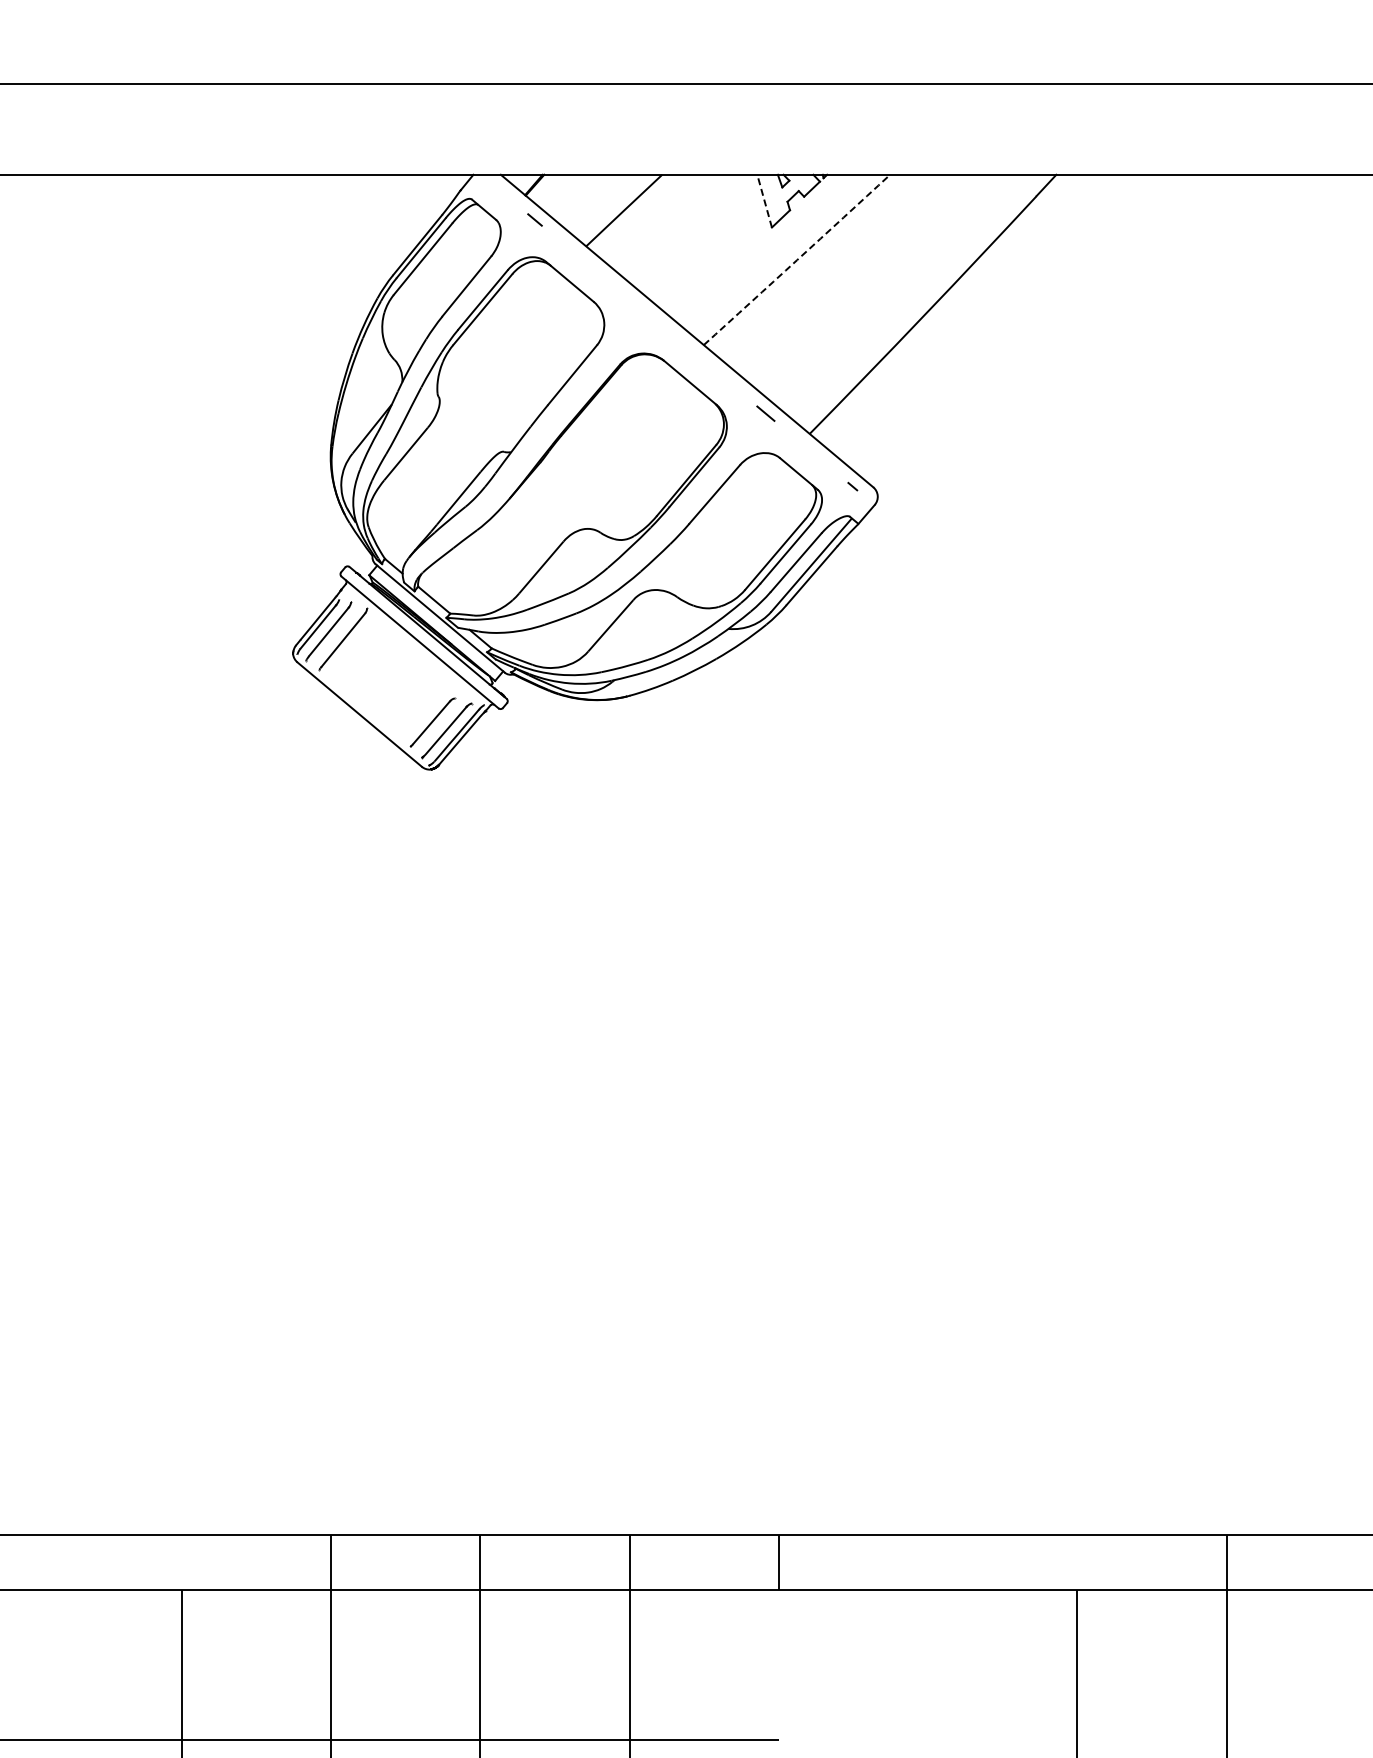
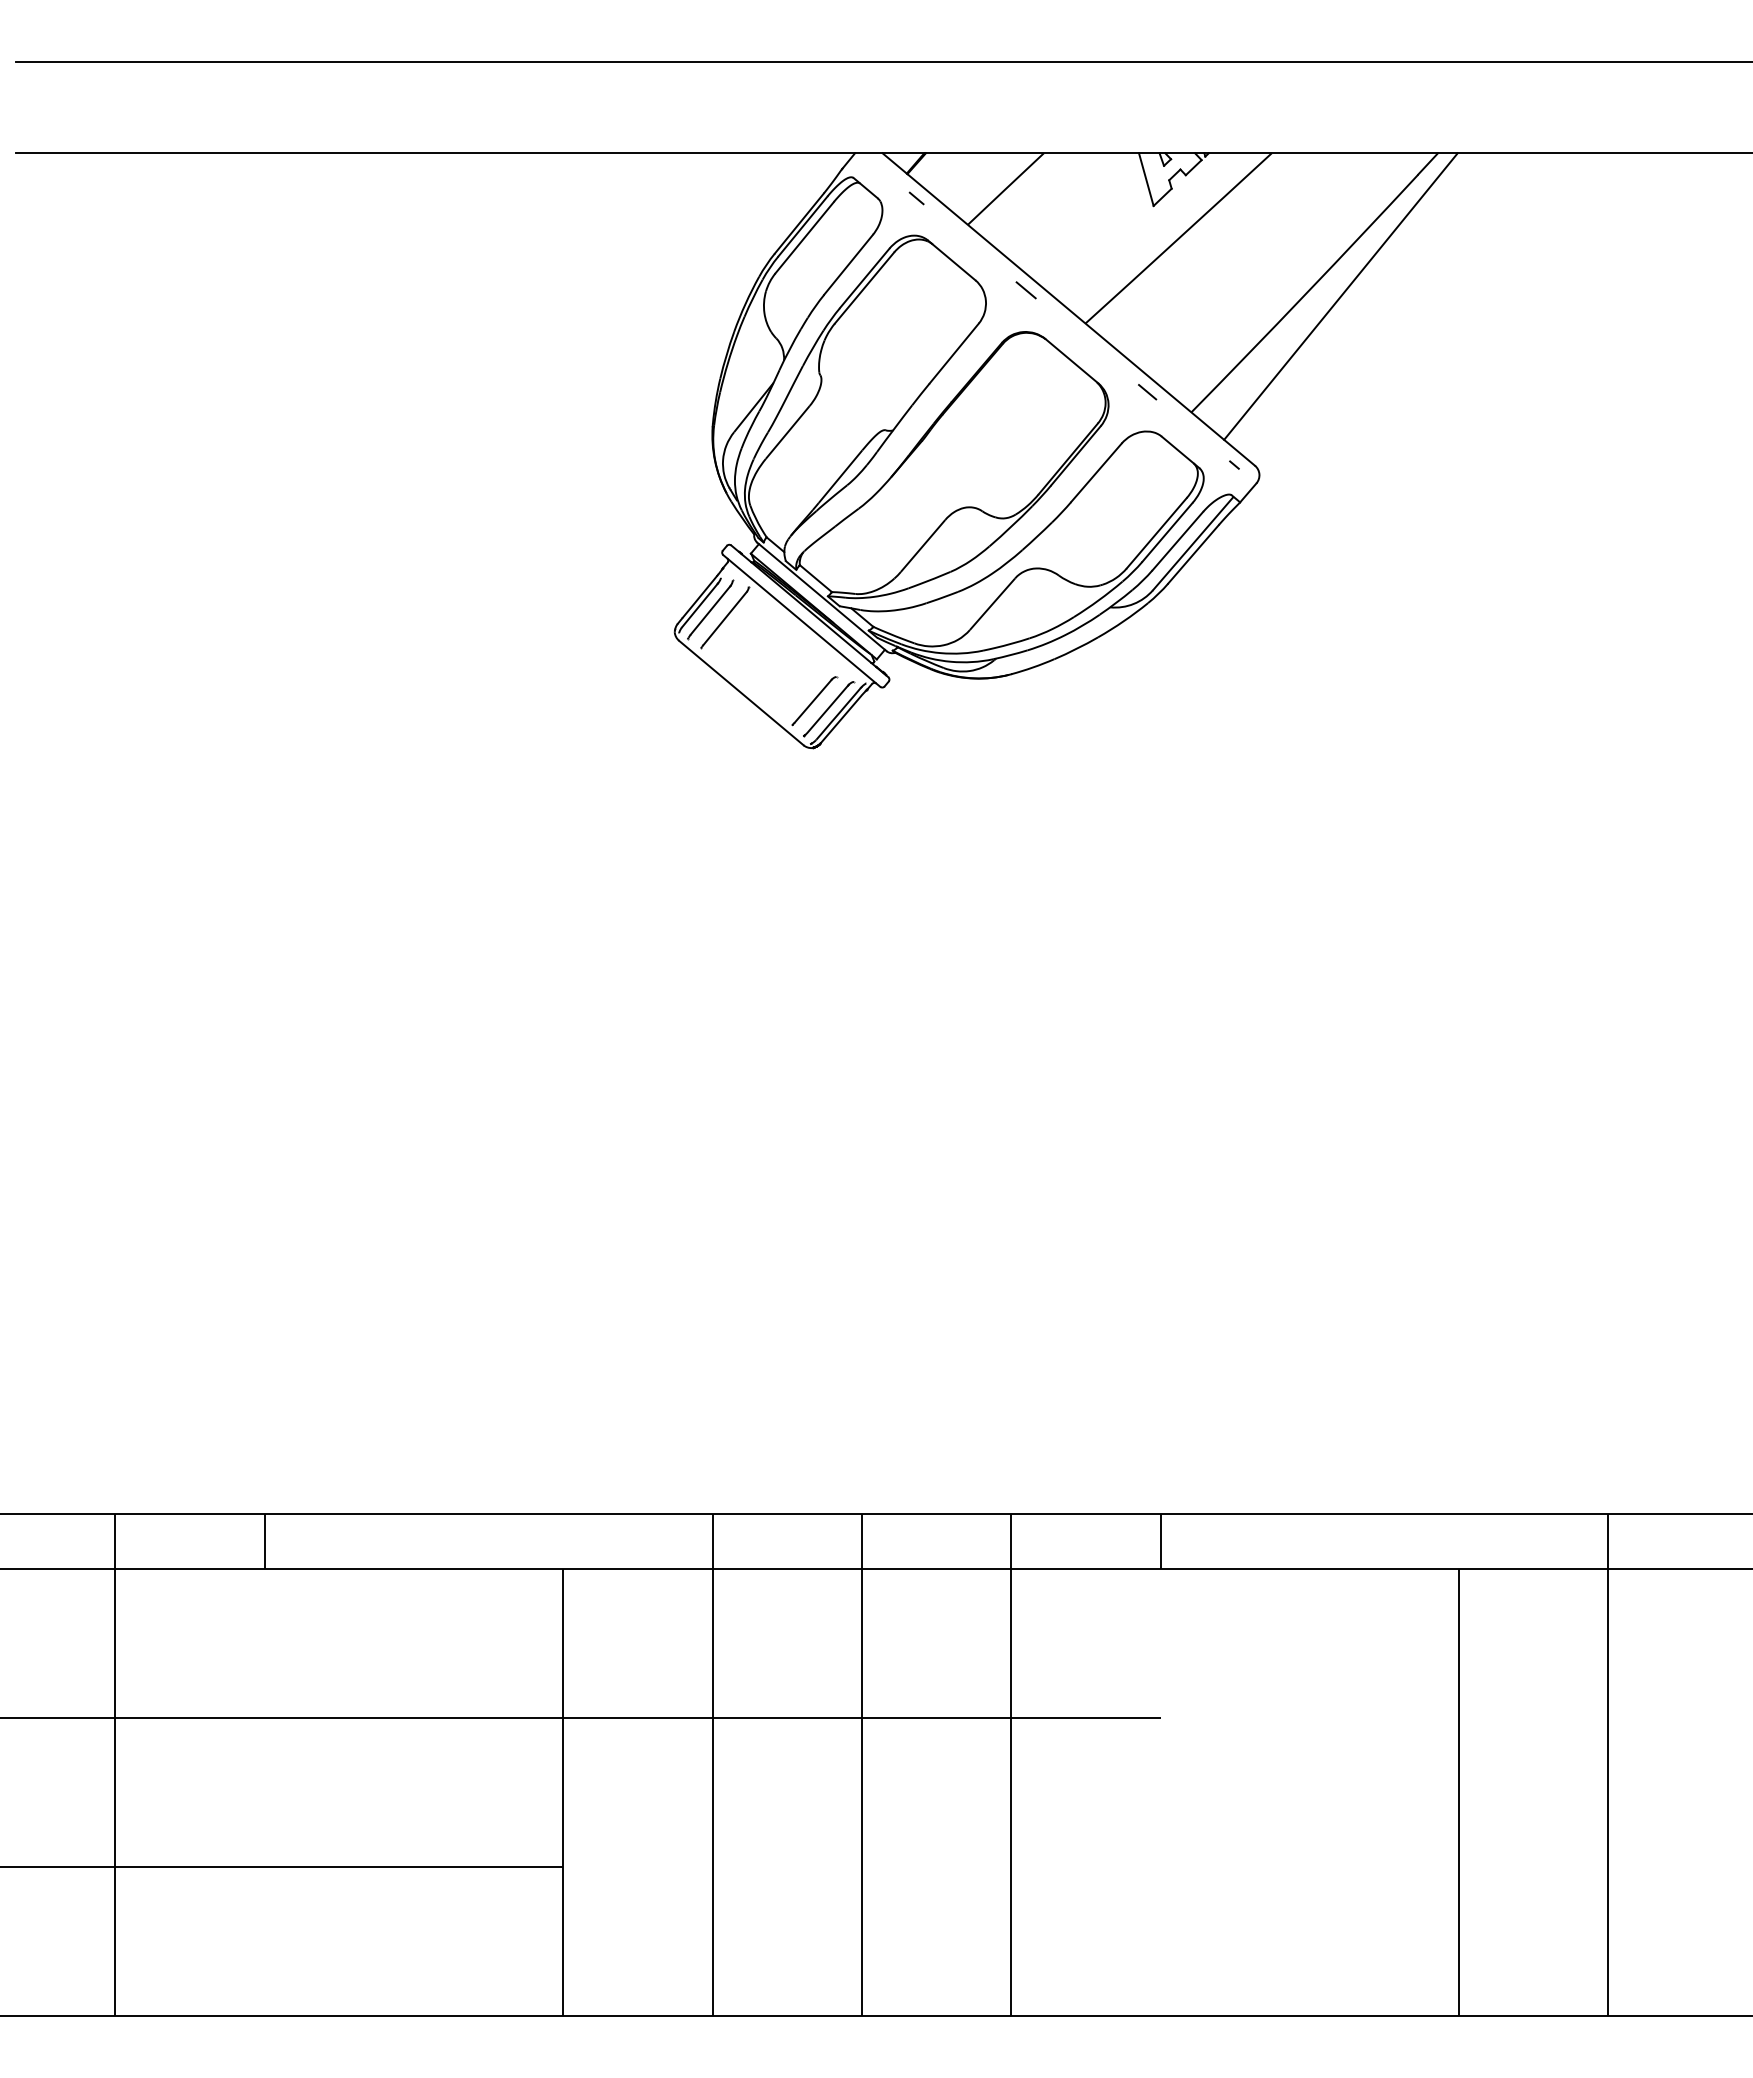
line: (764, 201) -> (1146, 179), dashed -> solid
arc: (796, 260) -> (1178, 238), dashed -> solid
line: (643, 312) -> (1025, 290), added
line: (958, 318) -> (1340, 296), added

